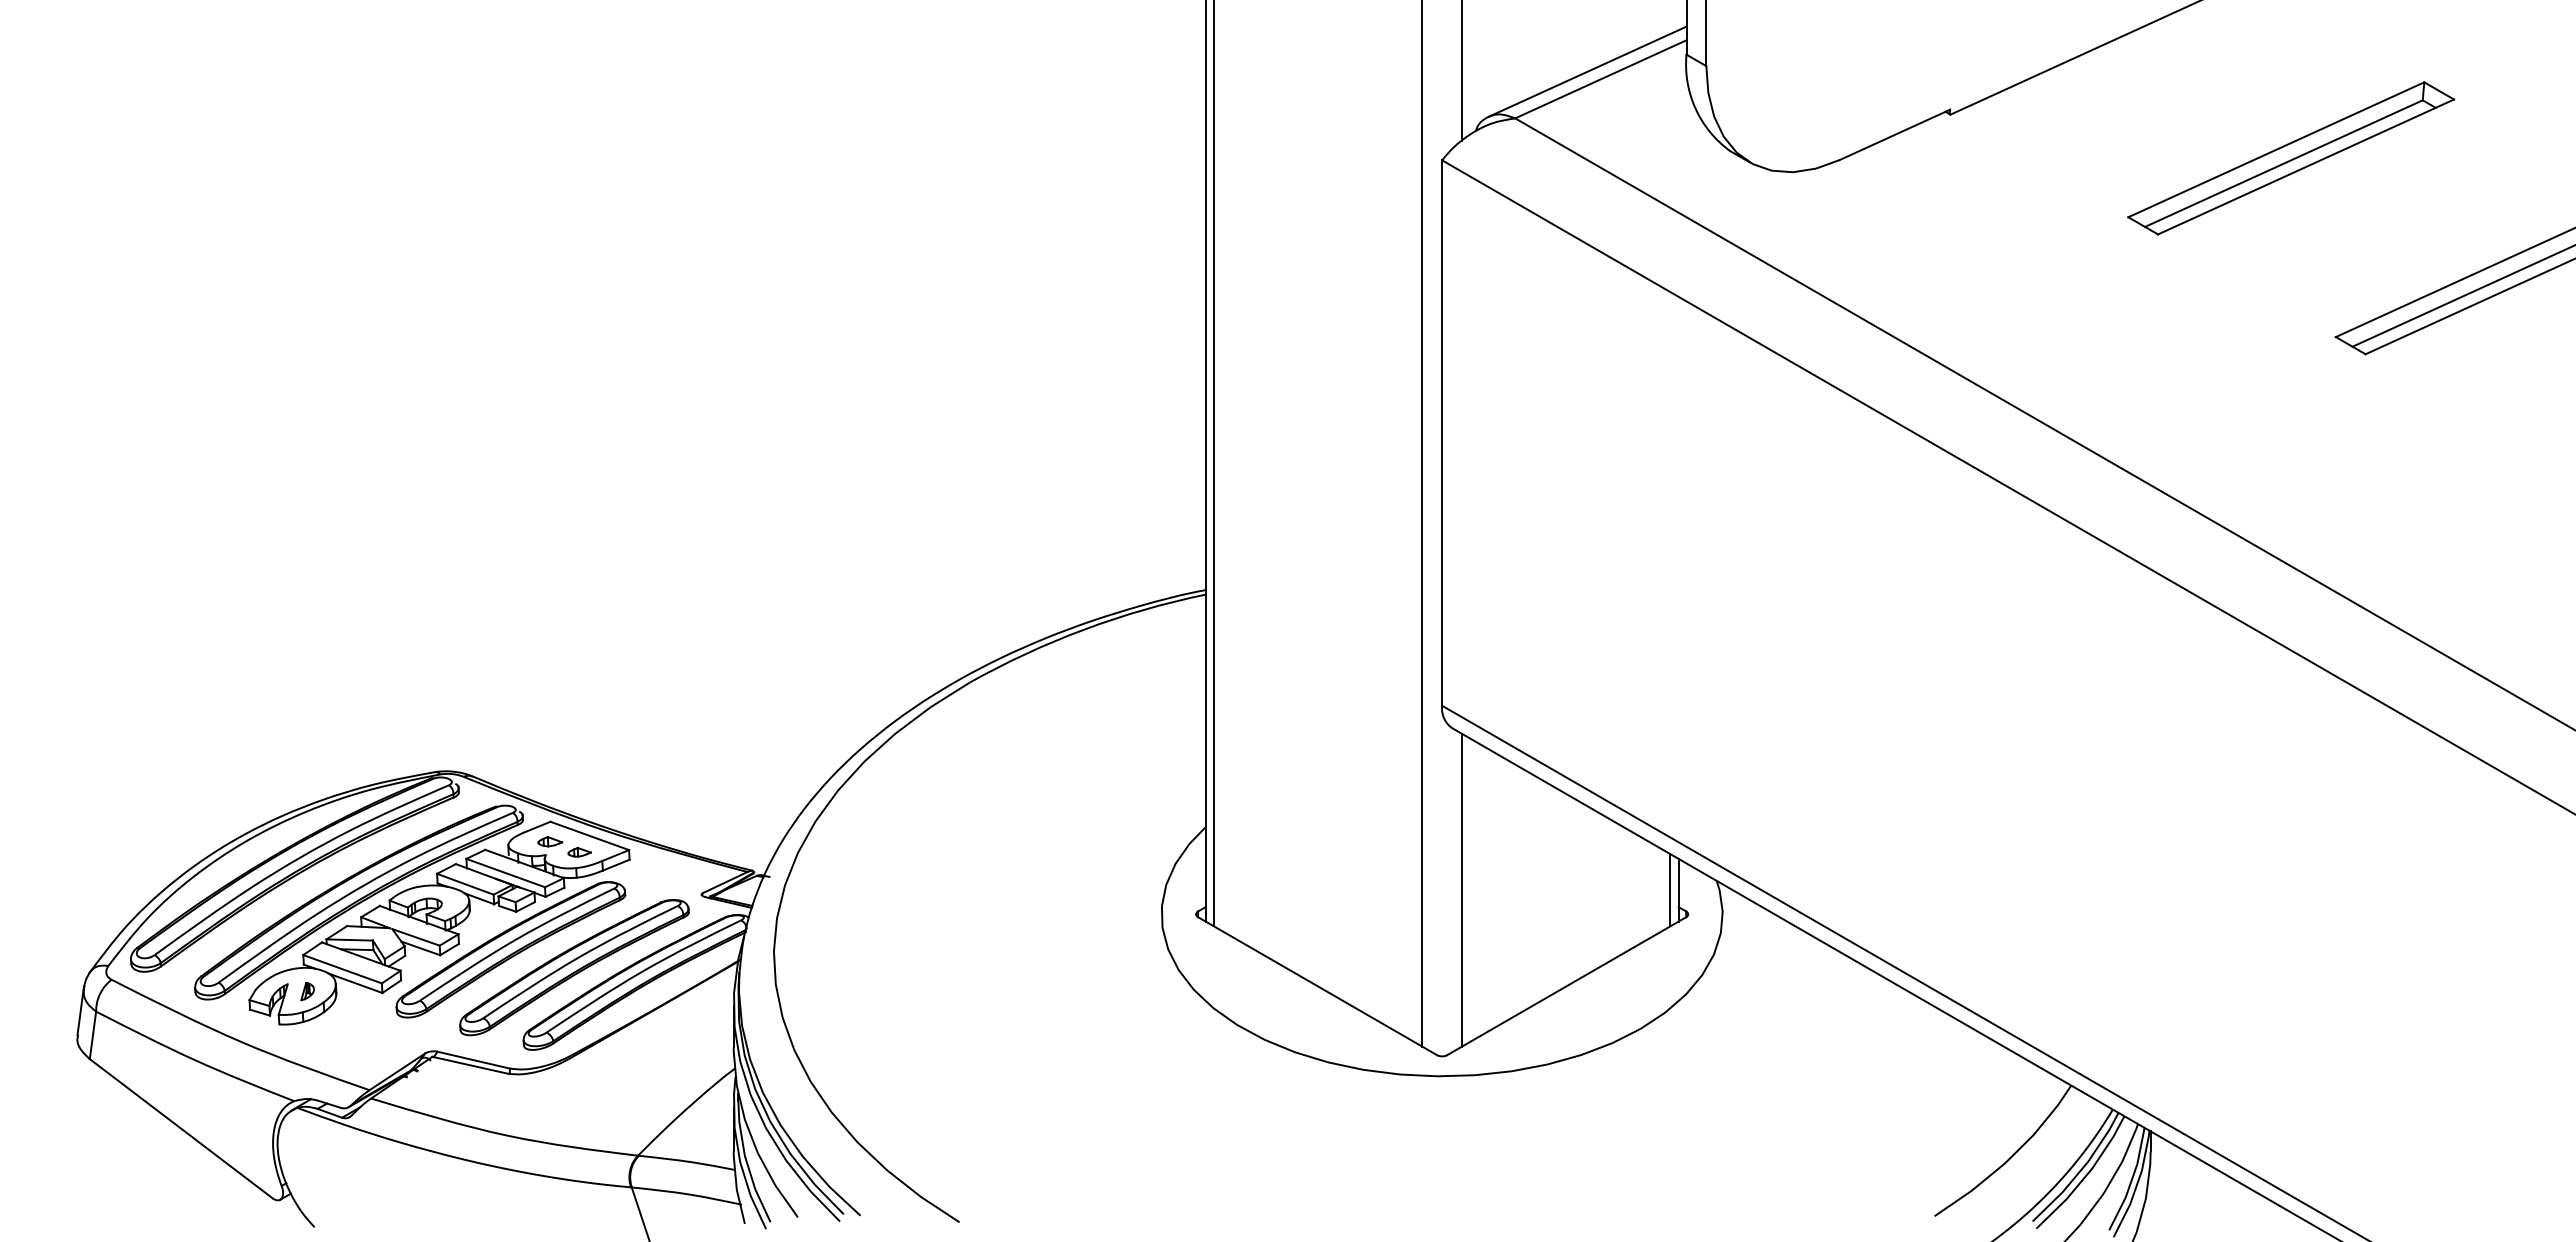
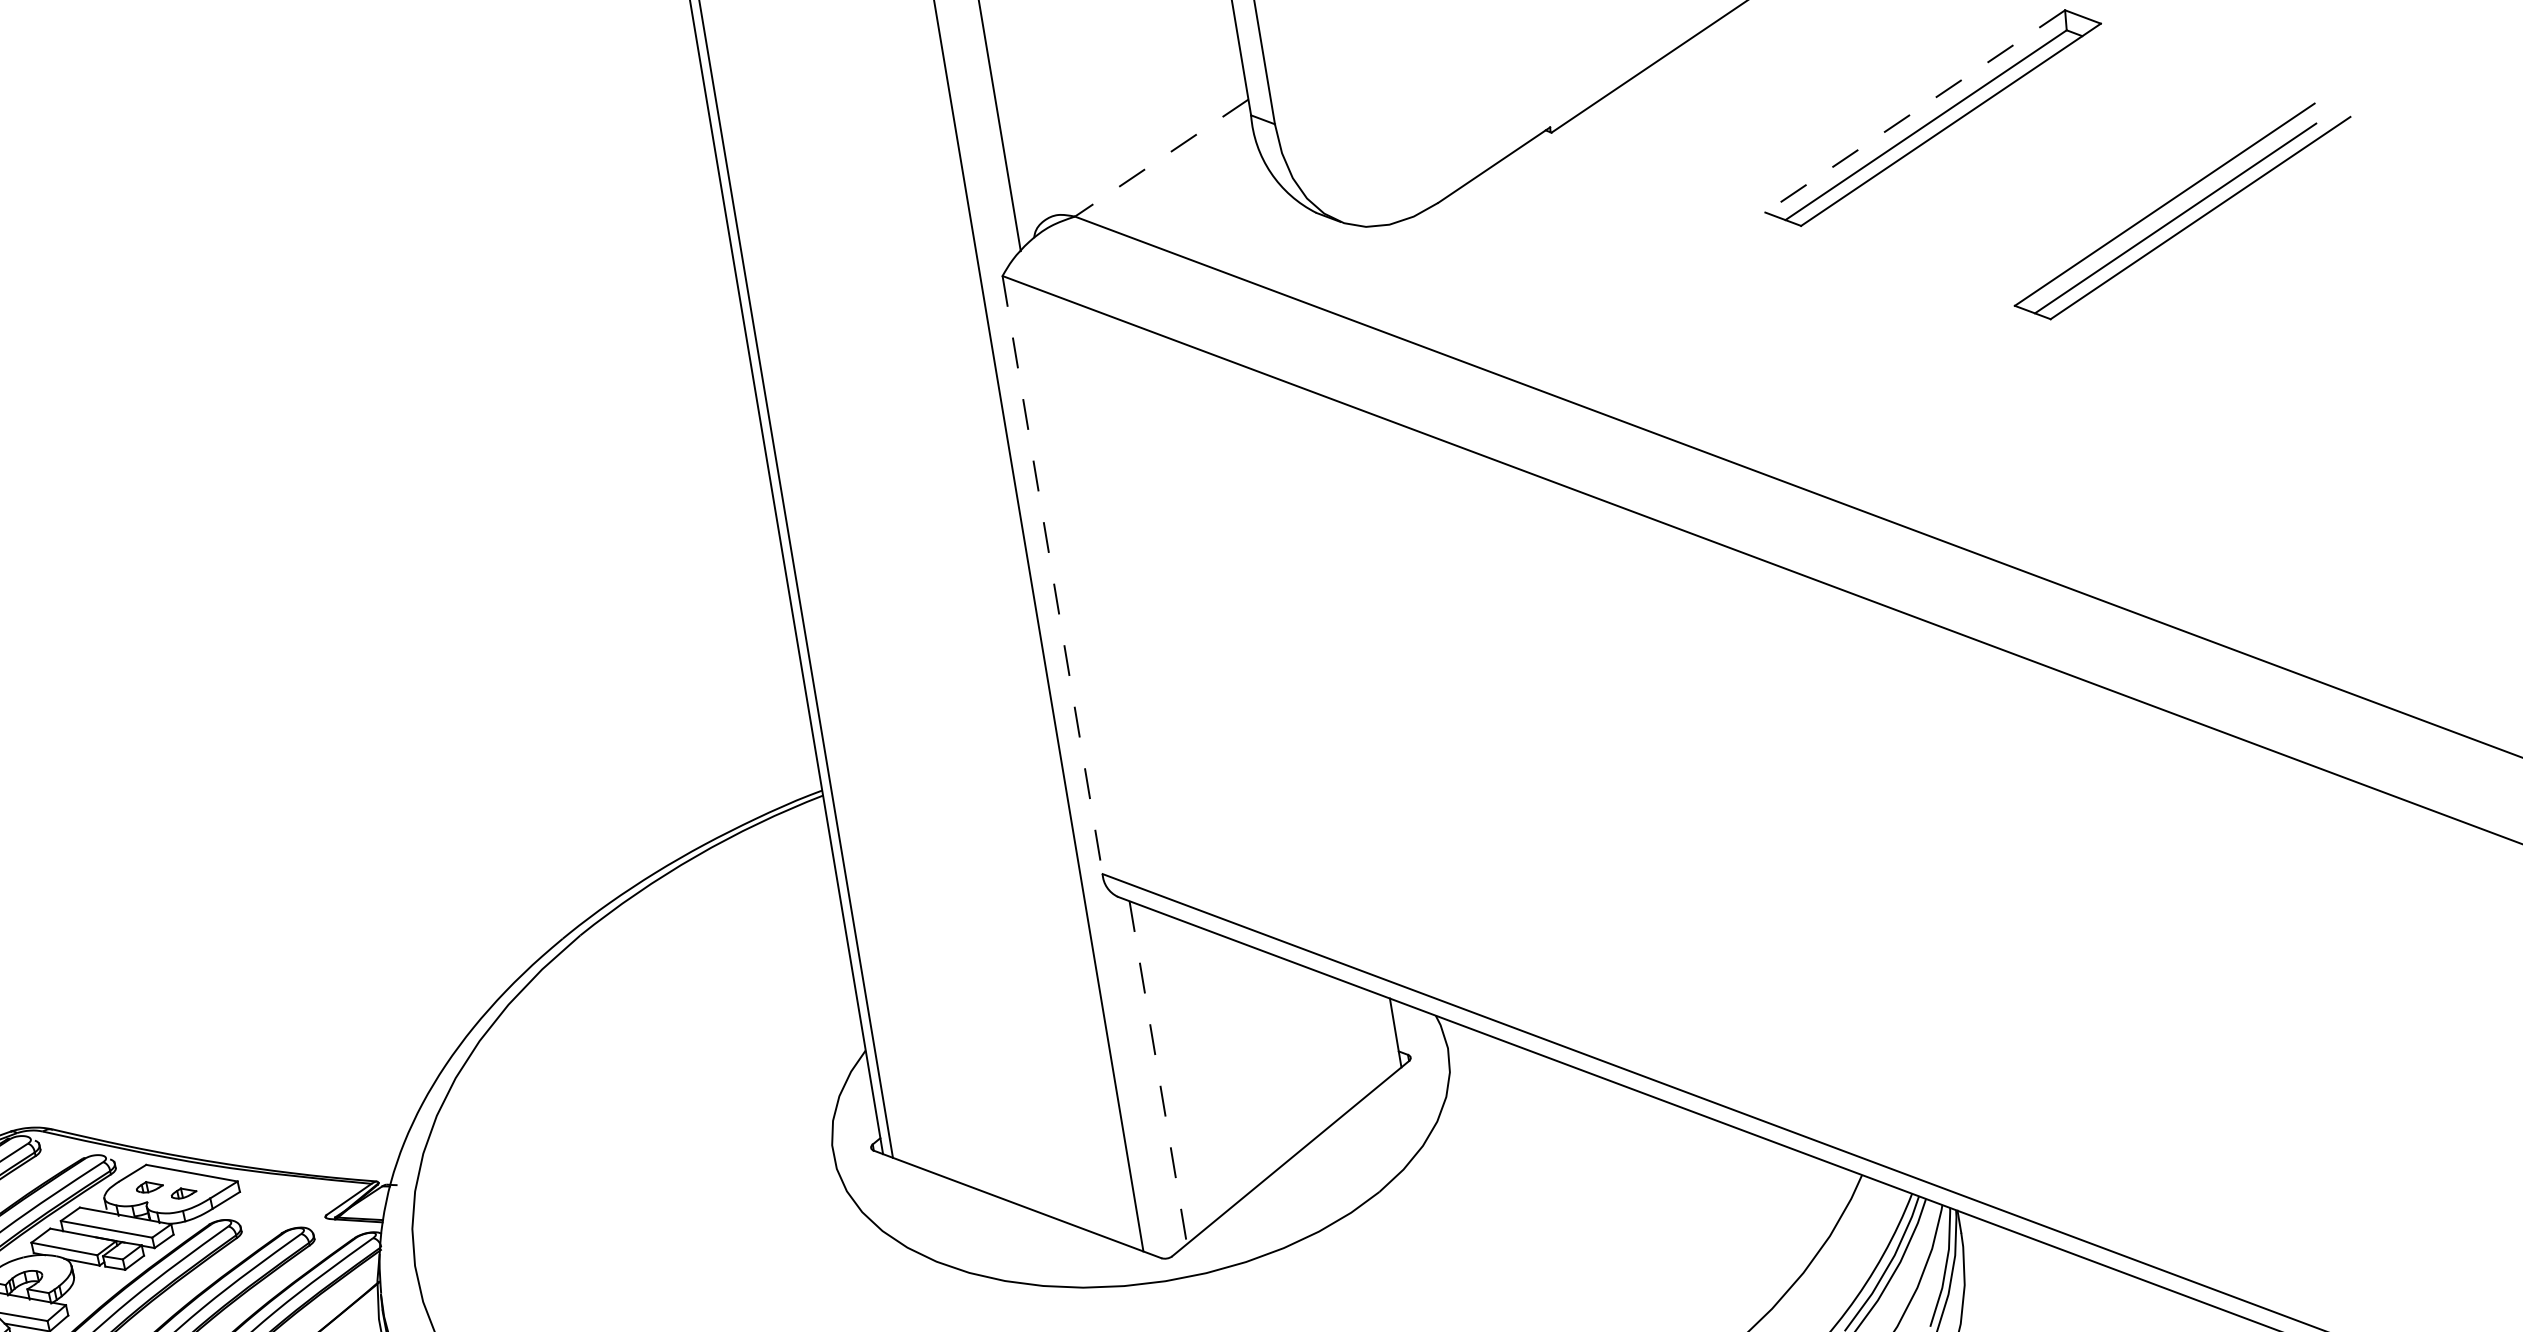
line: (1587, 71) -> (1145, 151), removed
line: (1600, 79) -> (1161, 158), solid -> dashed
line: (2276, 149) -> (1915, 111), solid -> dashed
line: (1442, 433) -> (1053, 575), solid -> dashed
line: (1462, 890) -> (1158, 1072), solid -> dashed
line: (1670, 890) -> (1386, 1034), removed

